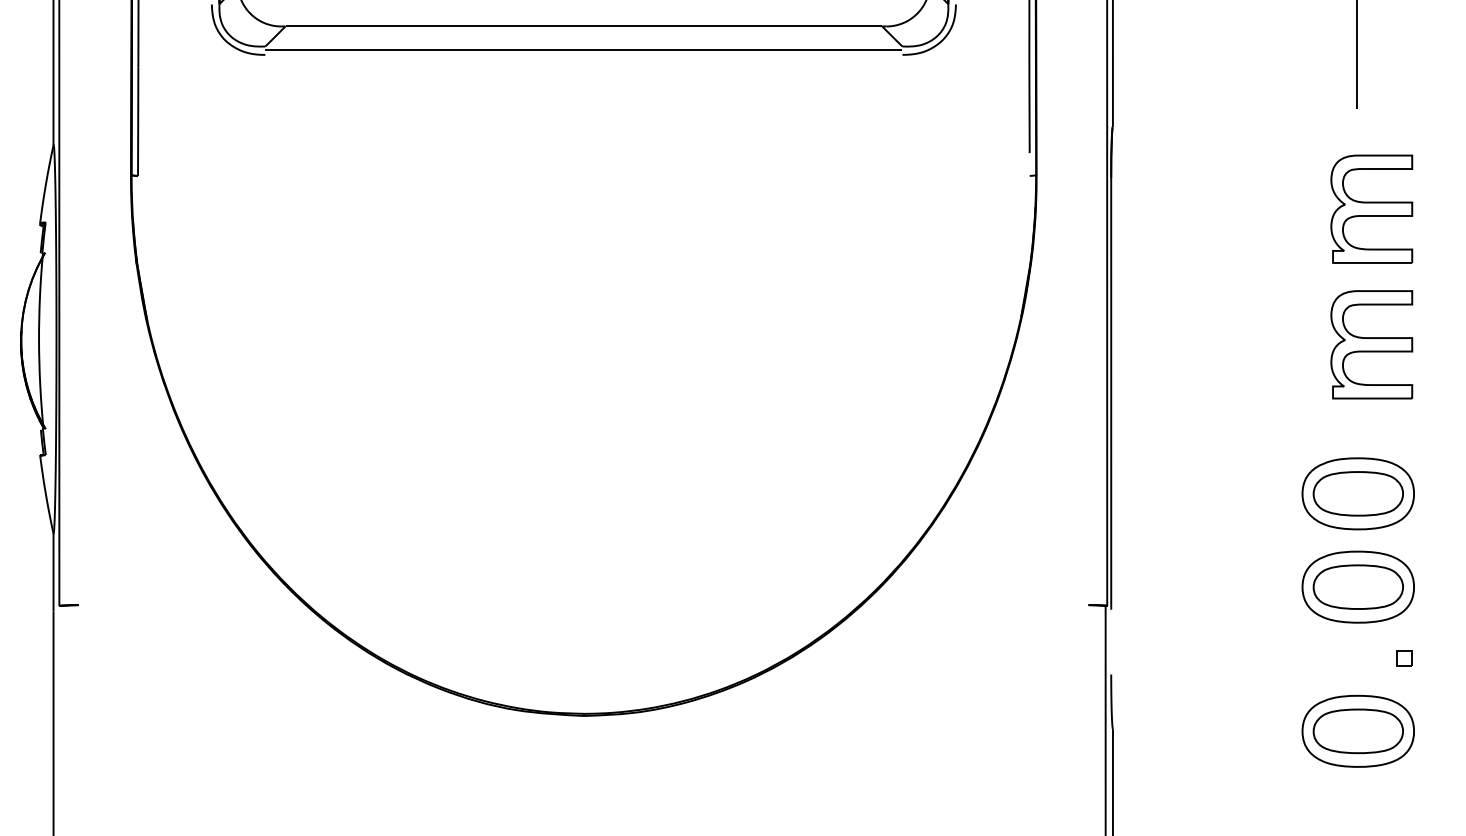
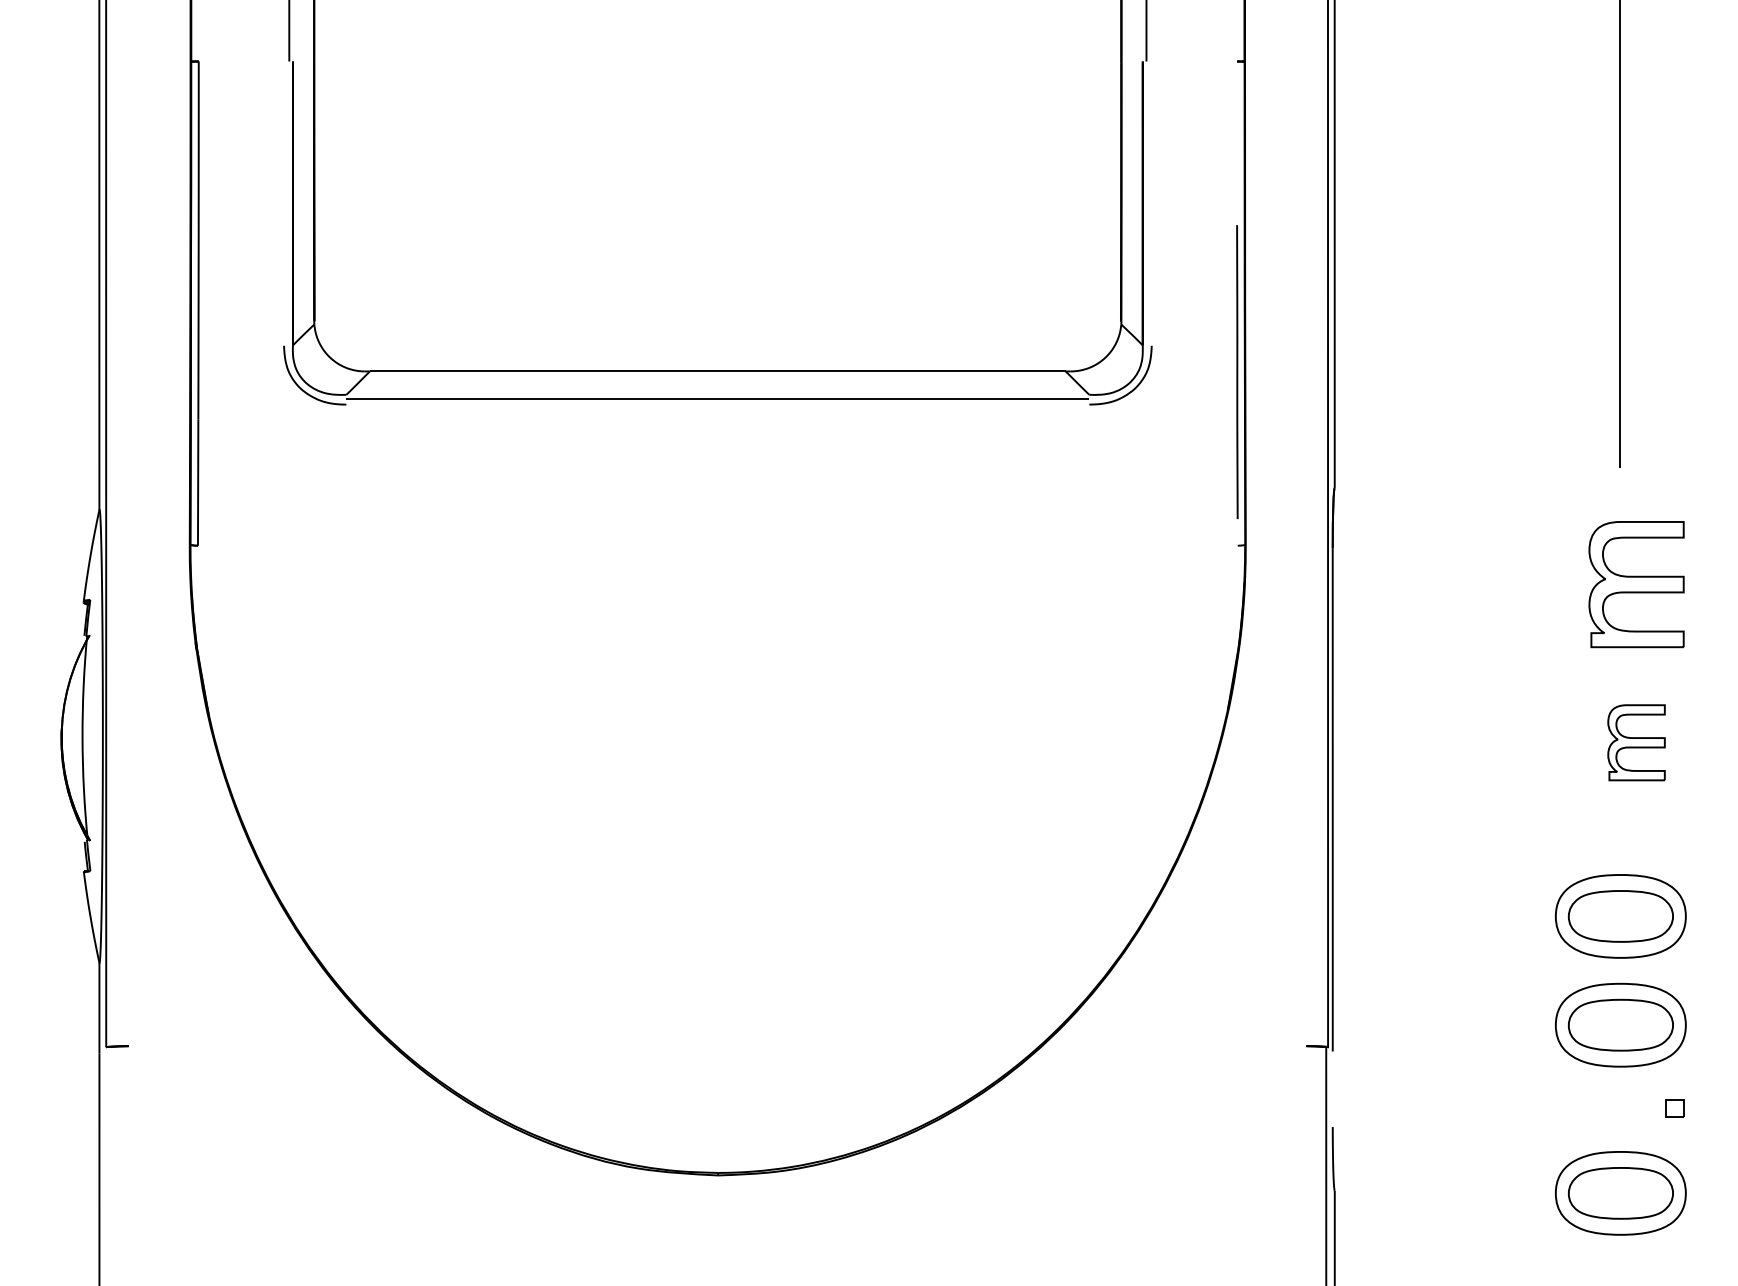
part: (1371, 344) -> (1636, 742), size x0.6

